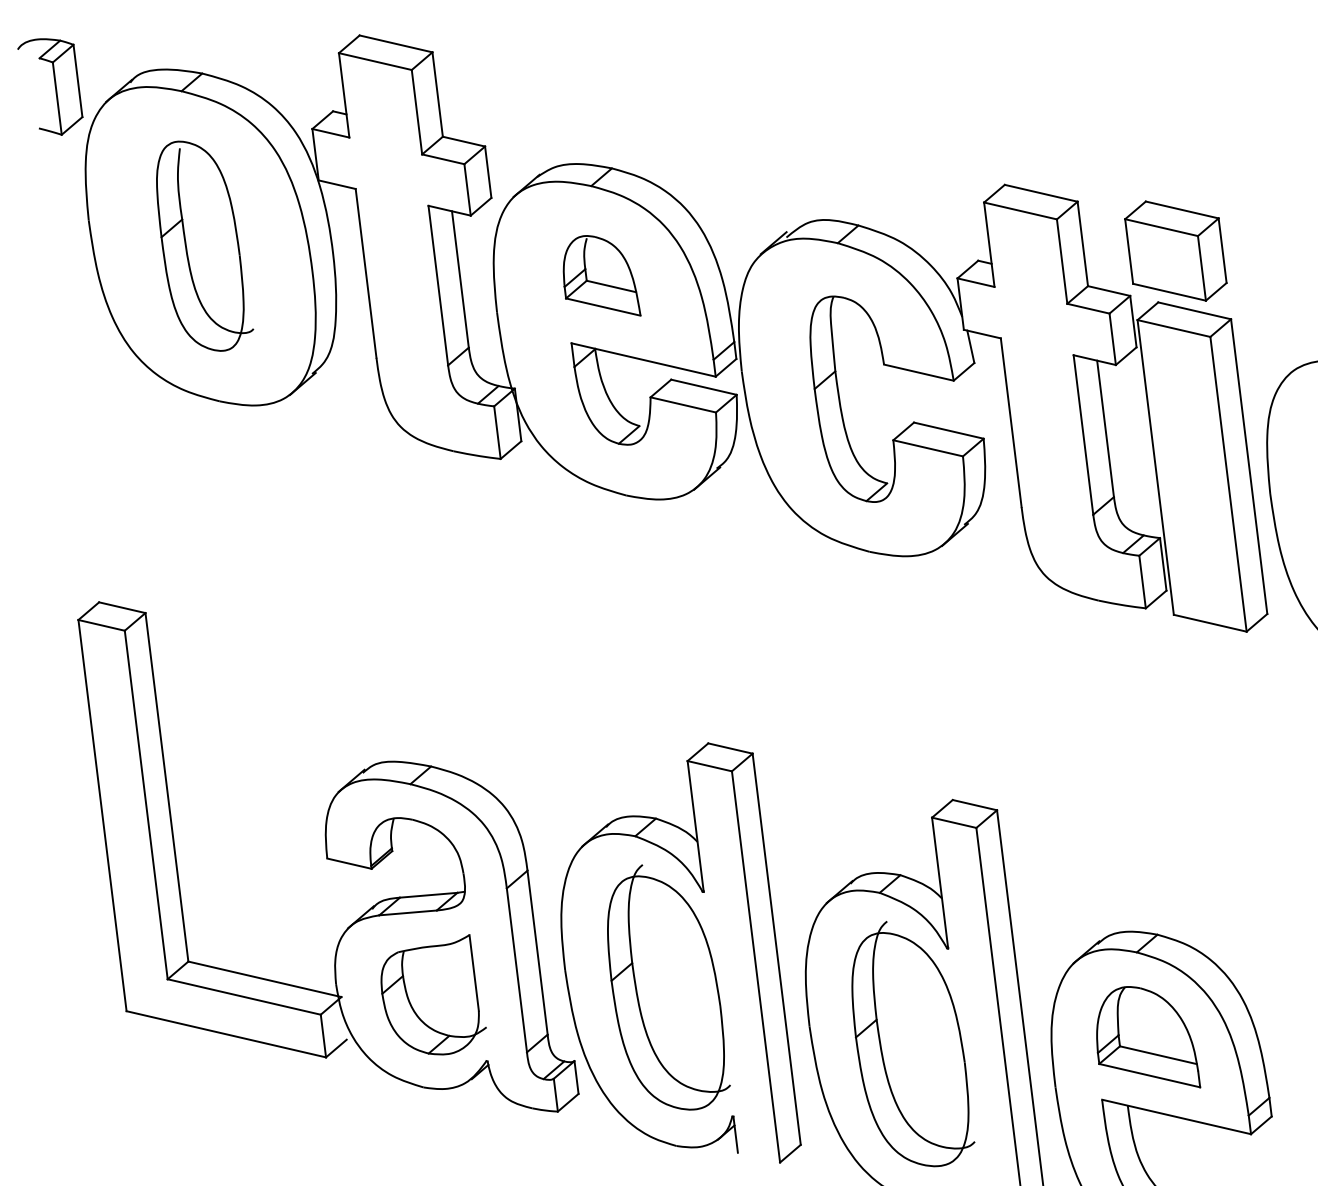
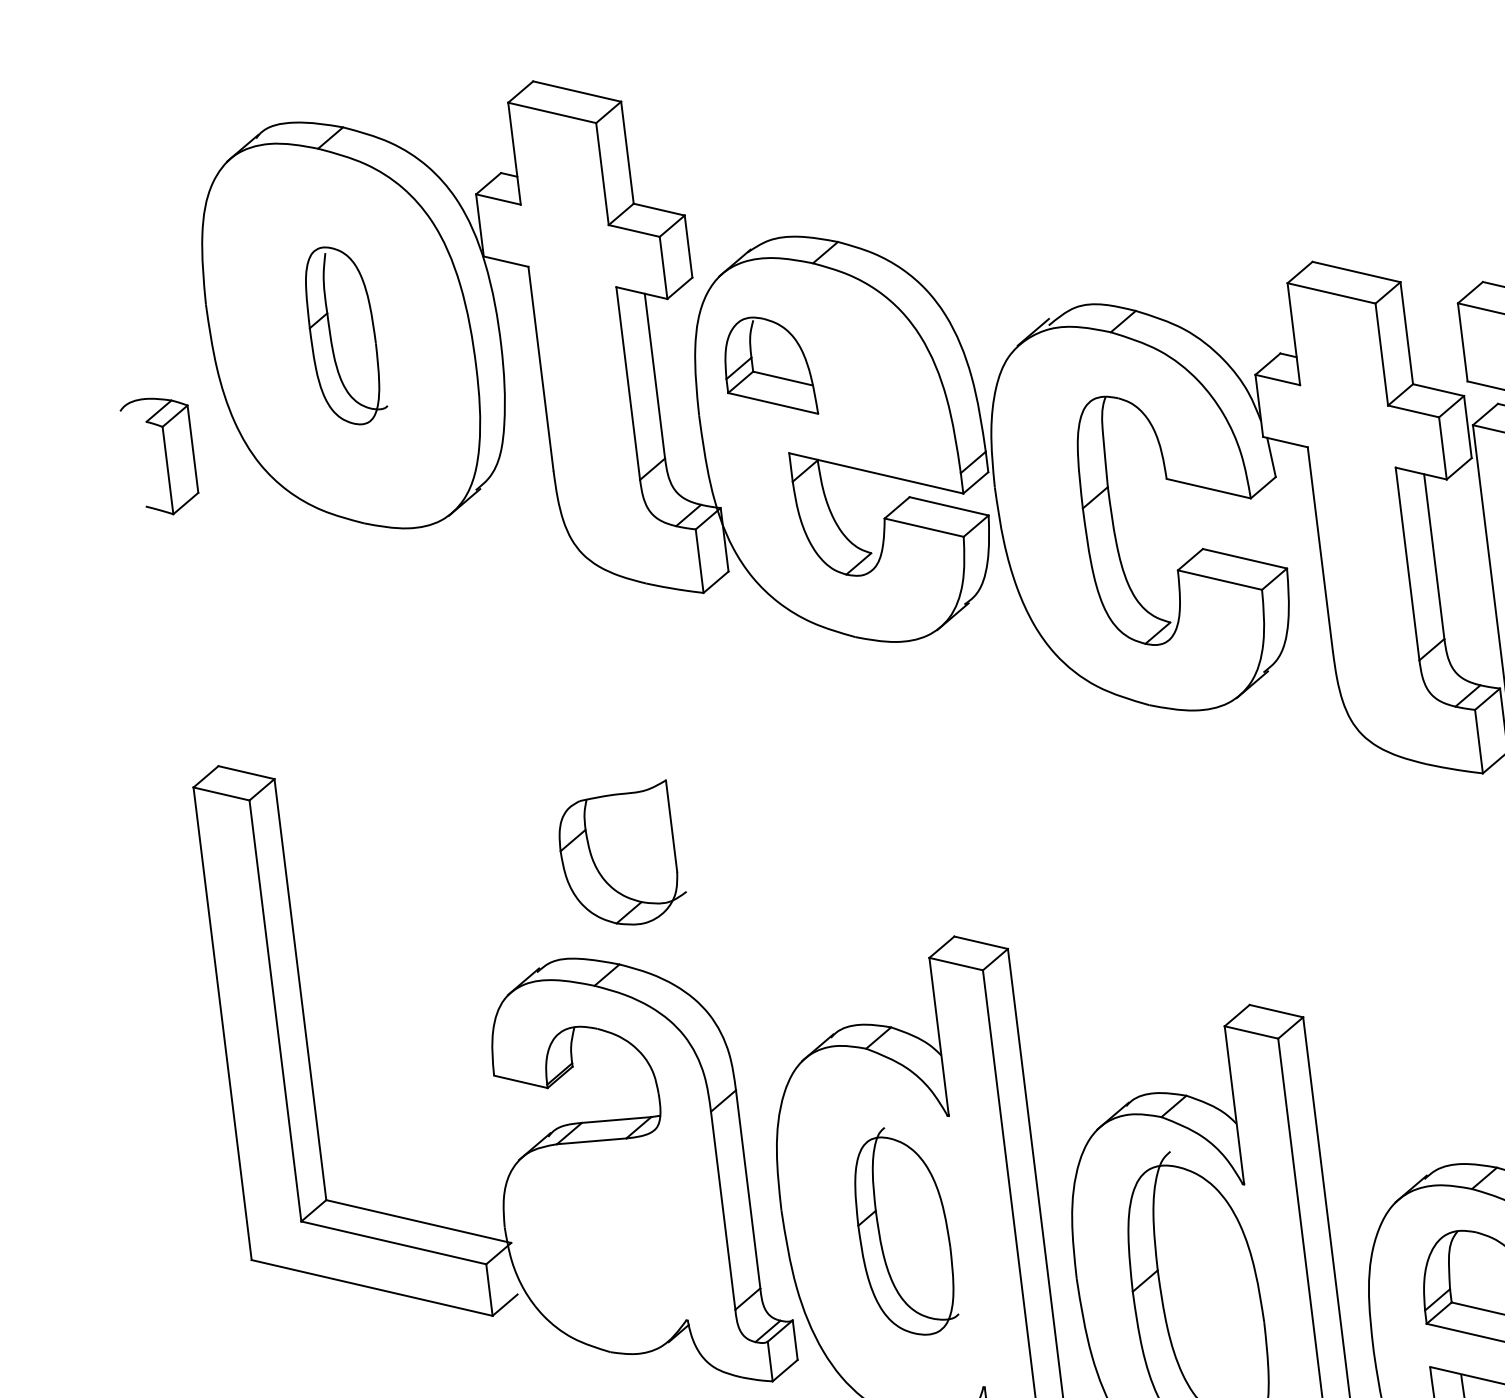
part: (50, 86) -> (159, 455), moved
part: (205, 245) -> (346, 335), size x0.7
part: (601, 275) -> (771, 365), moved
part: (668, 987) -> (906, 1231), size x0.7
part: (433, 994) -> (622, 852), moved

